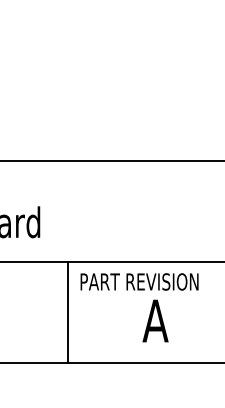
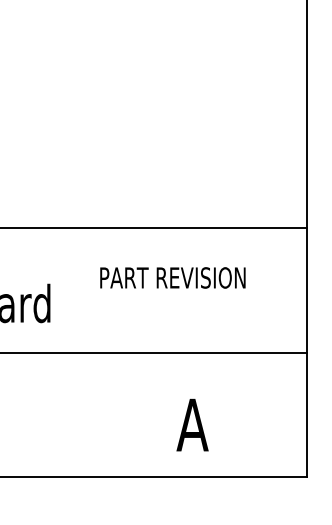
text: (139, 281) -> (172, 277), moved
line: (67, 312) -> (84, 414), removed

